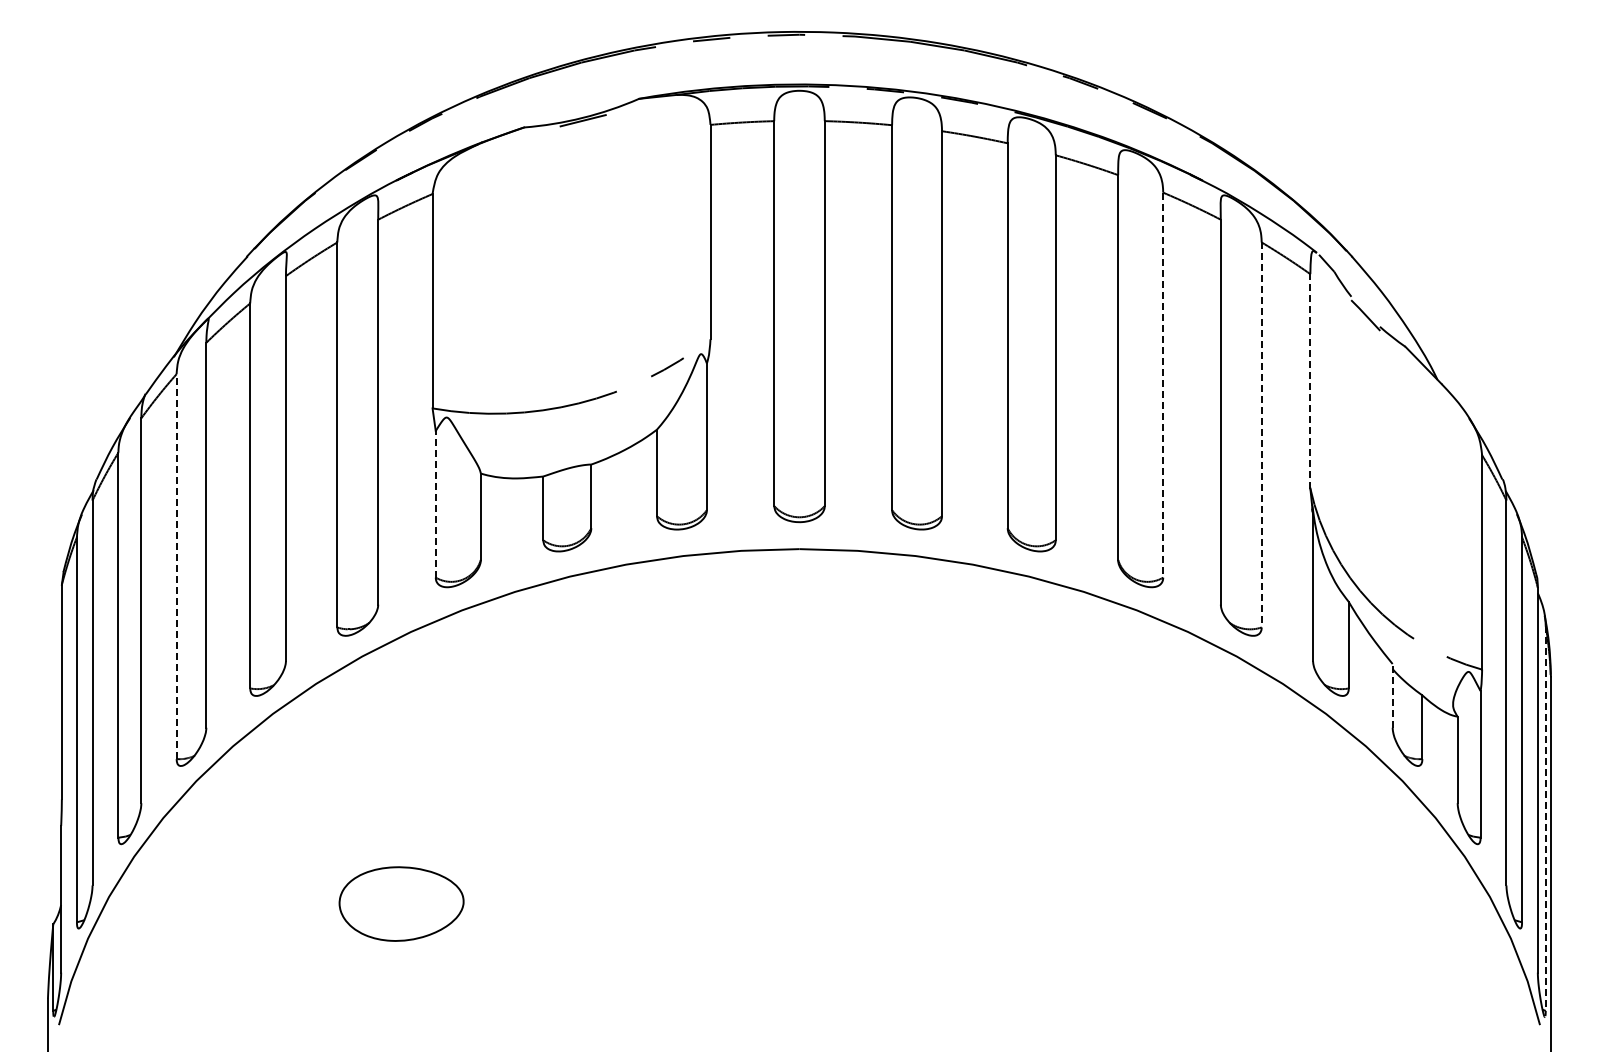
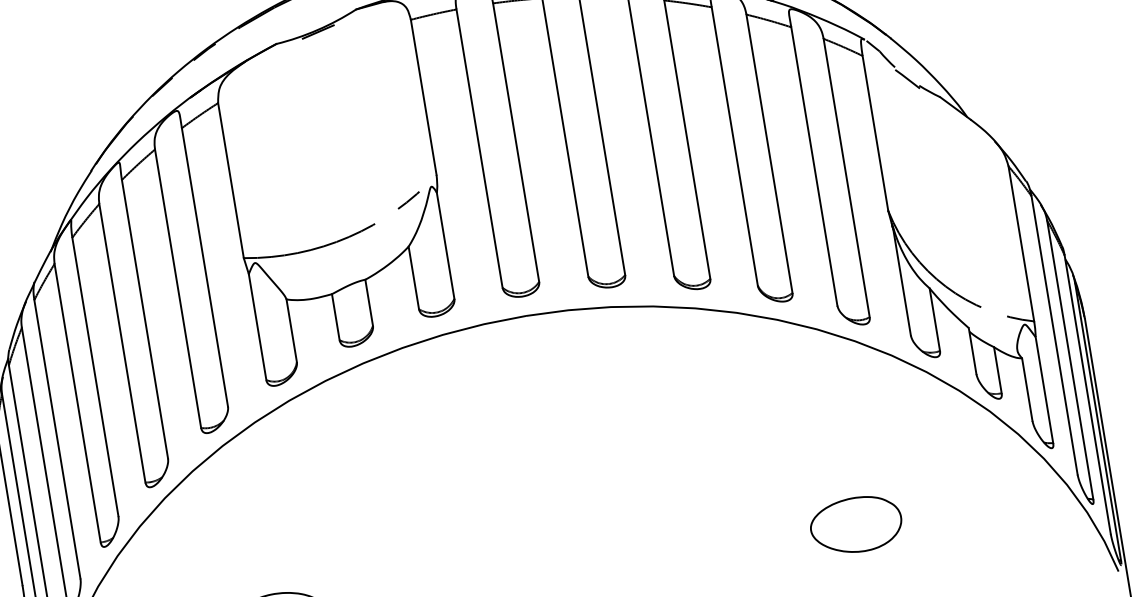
line: (1310, 380) -> (875, 132), dashed -> solid
line: (1163, 385) -> (769, 154), dashed -> solid
line: (1261, 435) -> (846, 178), dashed -> solid
line: (435, 503) -> (257, 326), dashed -> solid
line: (176, 566) -> (77, 403), dashed -> solid
line: (1392, 695) -> (972, 350), dashed -> solid
line: (1545, 818) -> (1097, 421), dashed -> solid
part: (1197, 903) -> (856, 524), added

